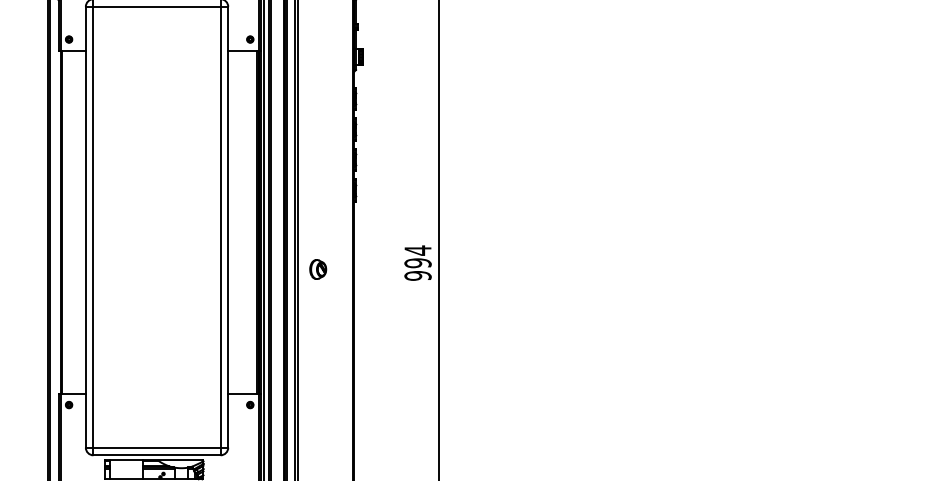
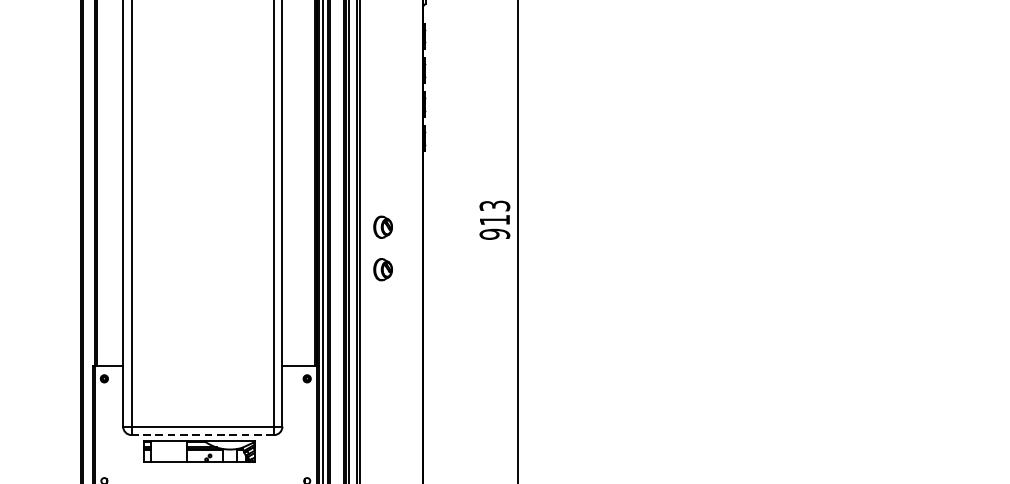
text: (417, 256) -> (494, 212), 994 -> 913
part: (318, 307) -> (383, 269), added
line: (157, 455) -> (203, 435), solid -> dashed

